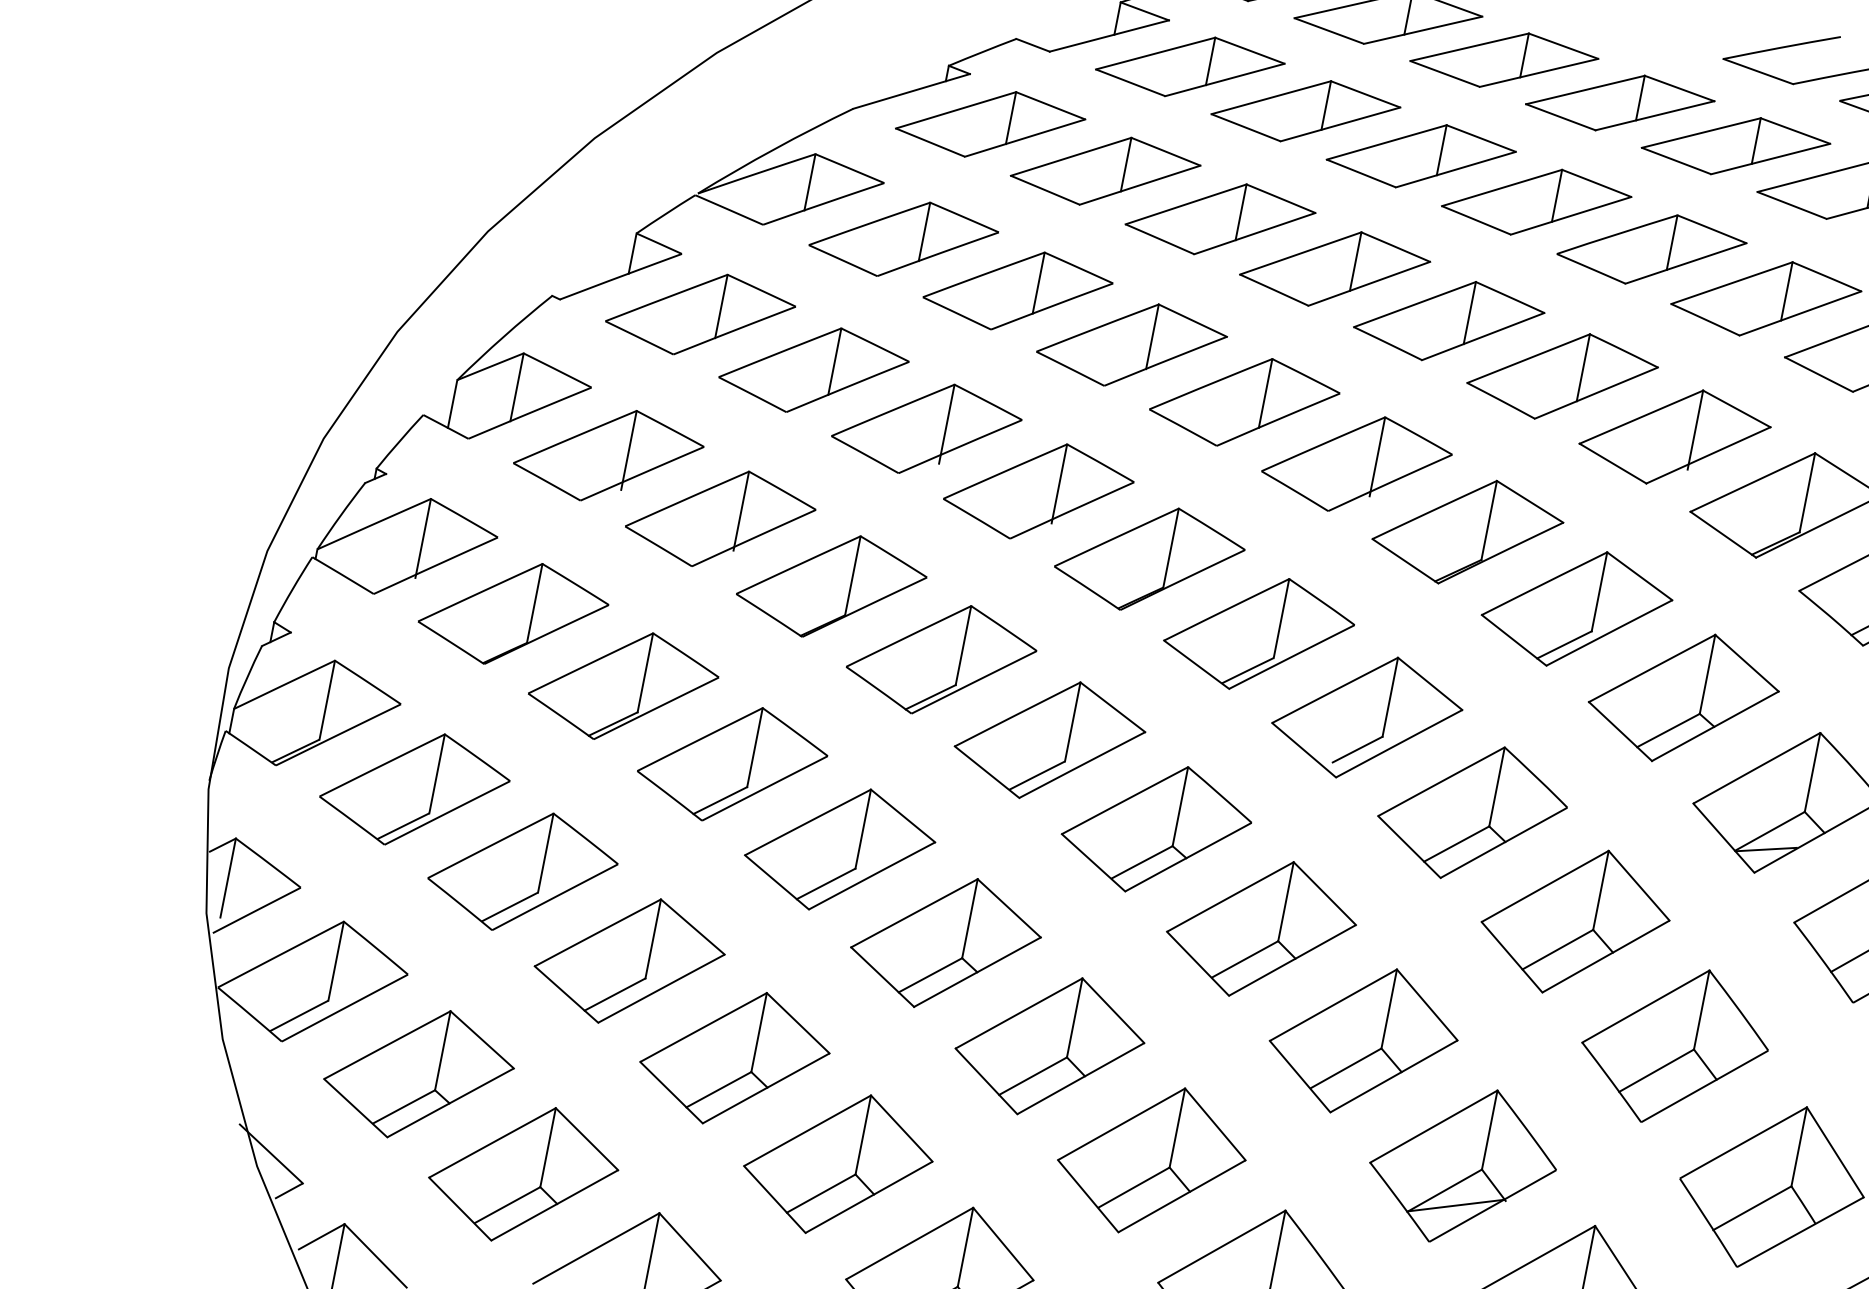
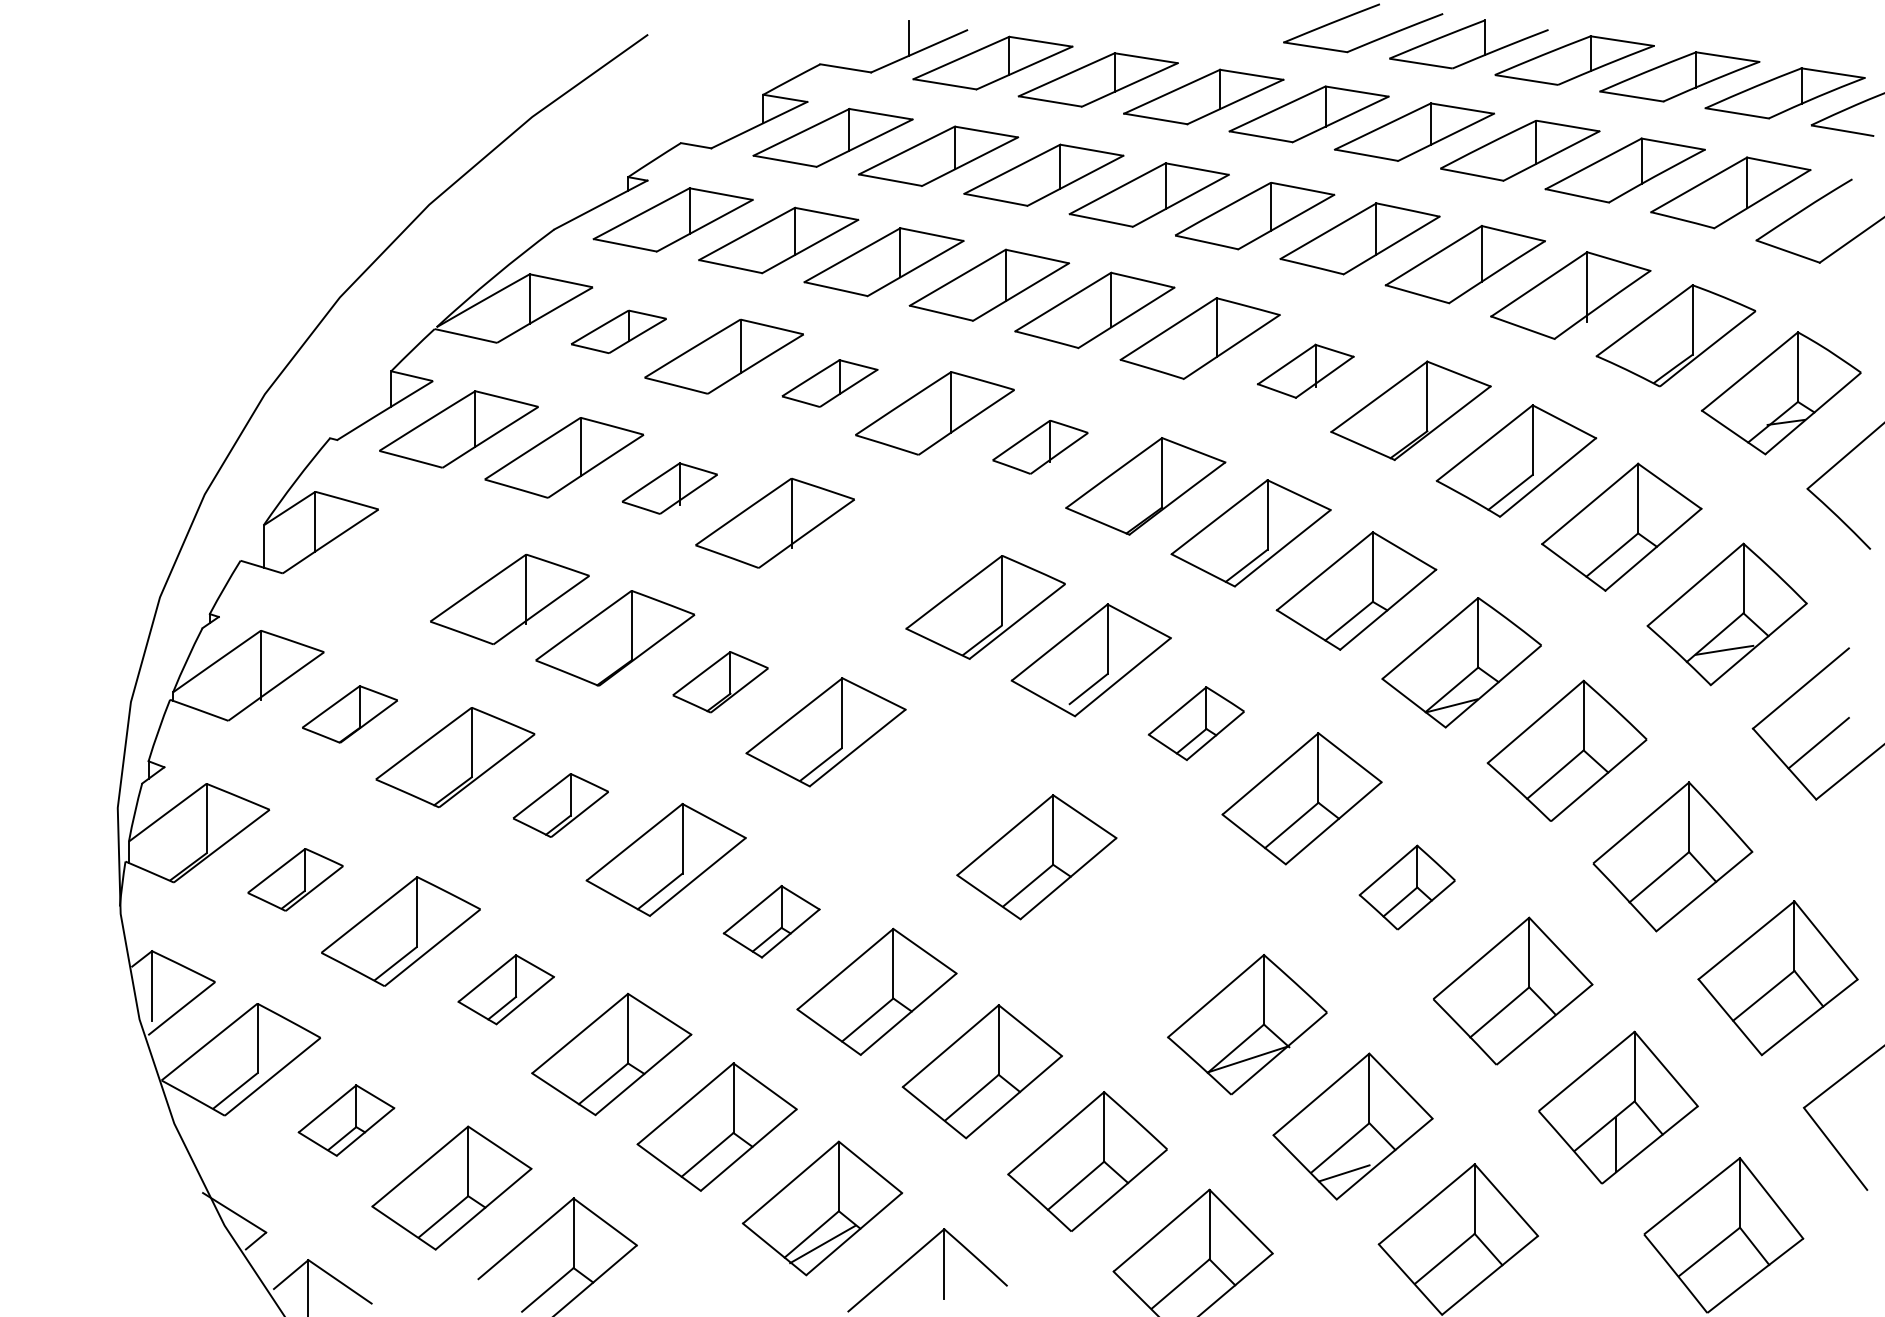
part: (903, 238) -> (618, 331), size x0.6
part: (1131, 344) -> (829, 383), size x0.6
part: (926, 428) -> (669, 488), size x0.6
part: (1674, 437) -> (1305, 371), size x0.6
part: (608, 455) -> (404, 564), removed
part: (1356, 464) -> (1040, 447), size x0.6
part: (1149, 558) -> (880, 561), removed
part: (512, 613) -> (349, 714), size x0.6
part: (941, 660) -> (720, 682), size x0.6
part: (732, 764) -> (560, 805), size x0.6
part: (414, 789) -> (295, 879), size x0.6
part: (1472, 812) -> (1196, 723), size x0.6
part: (1155, 829) -> (930, 790), removed
part: (945, 942) -> (771, 921), size x0.6
part: (628, 960) -> (505, 989), size x0.6
part: (1362, 1041) -> (1141, 935), removed
part: (1675, 1045) -> (1407, 887), size x0.6
part: (418, 1074) -> (346, 1120), size x0.6

